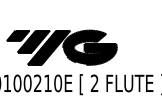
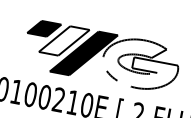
fill: (33, 41) -> (63, 40), removed
fill: (89, 47) -> (140, 63), removed

